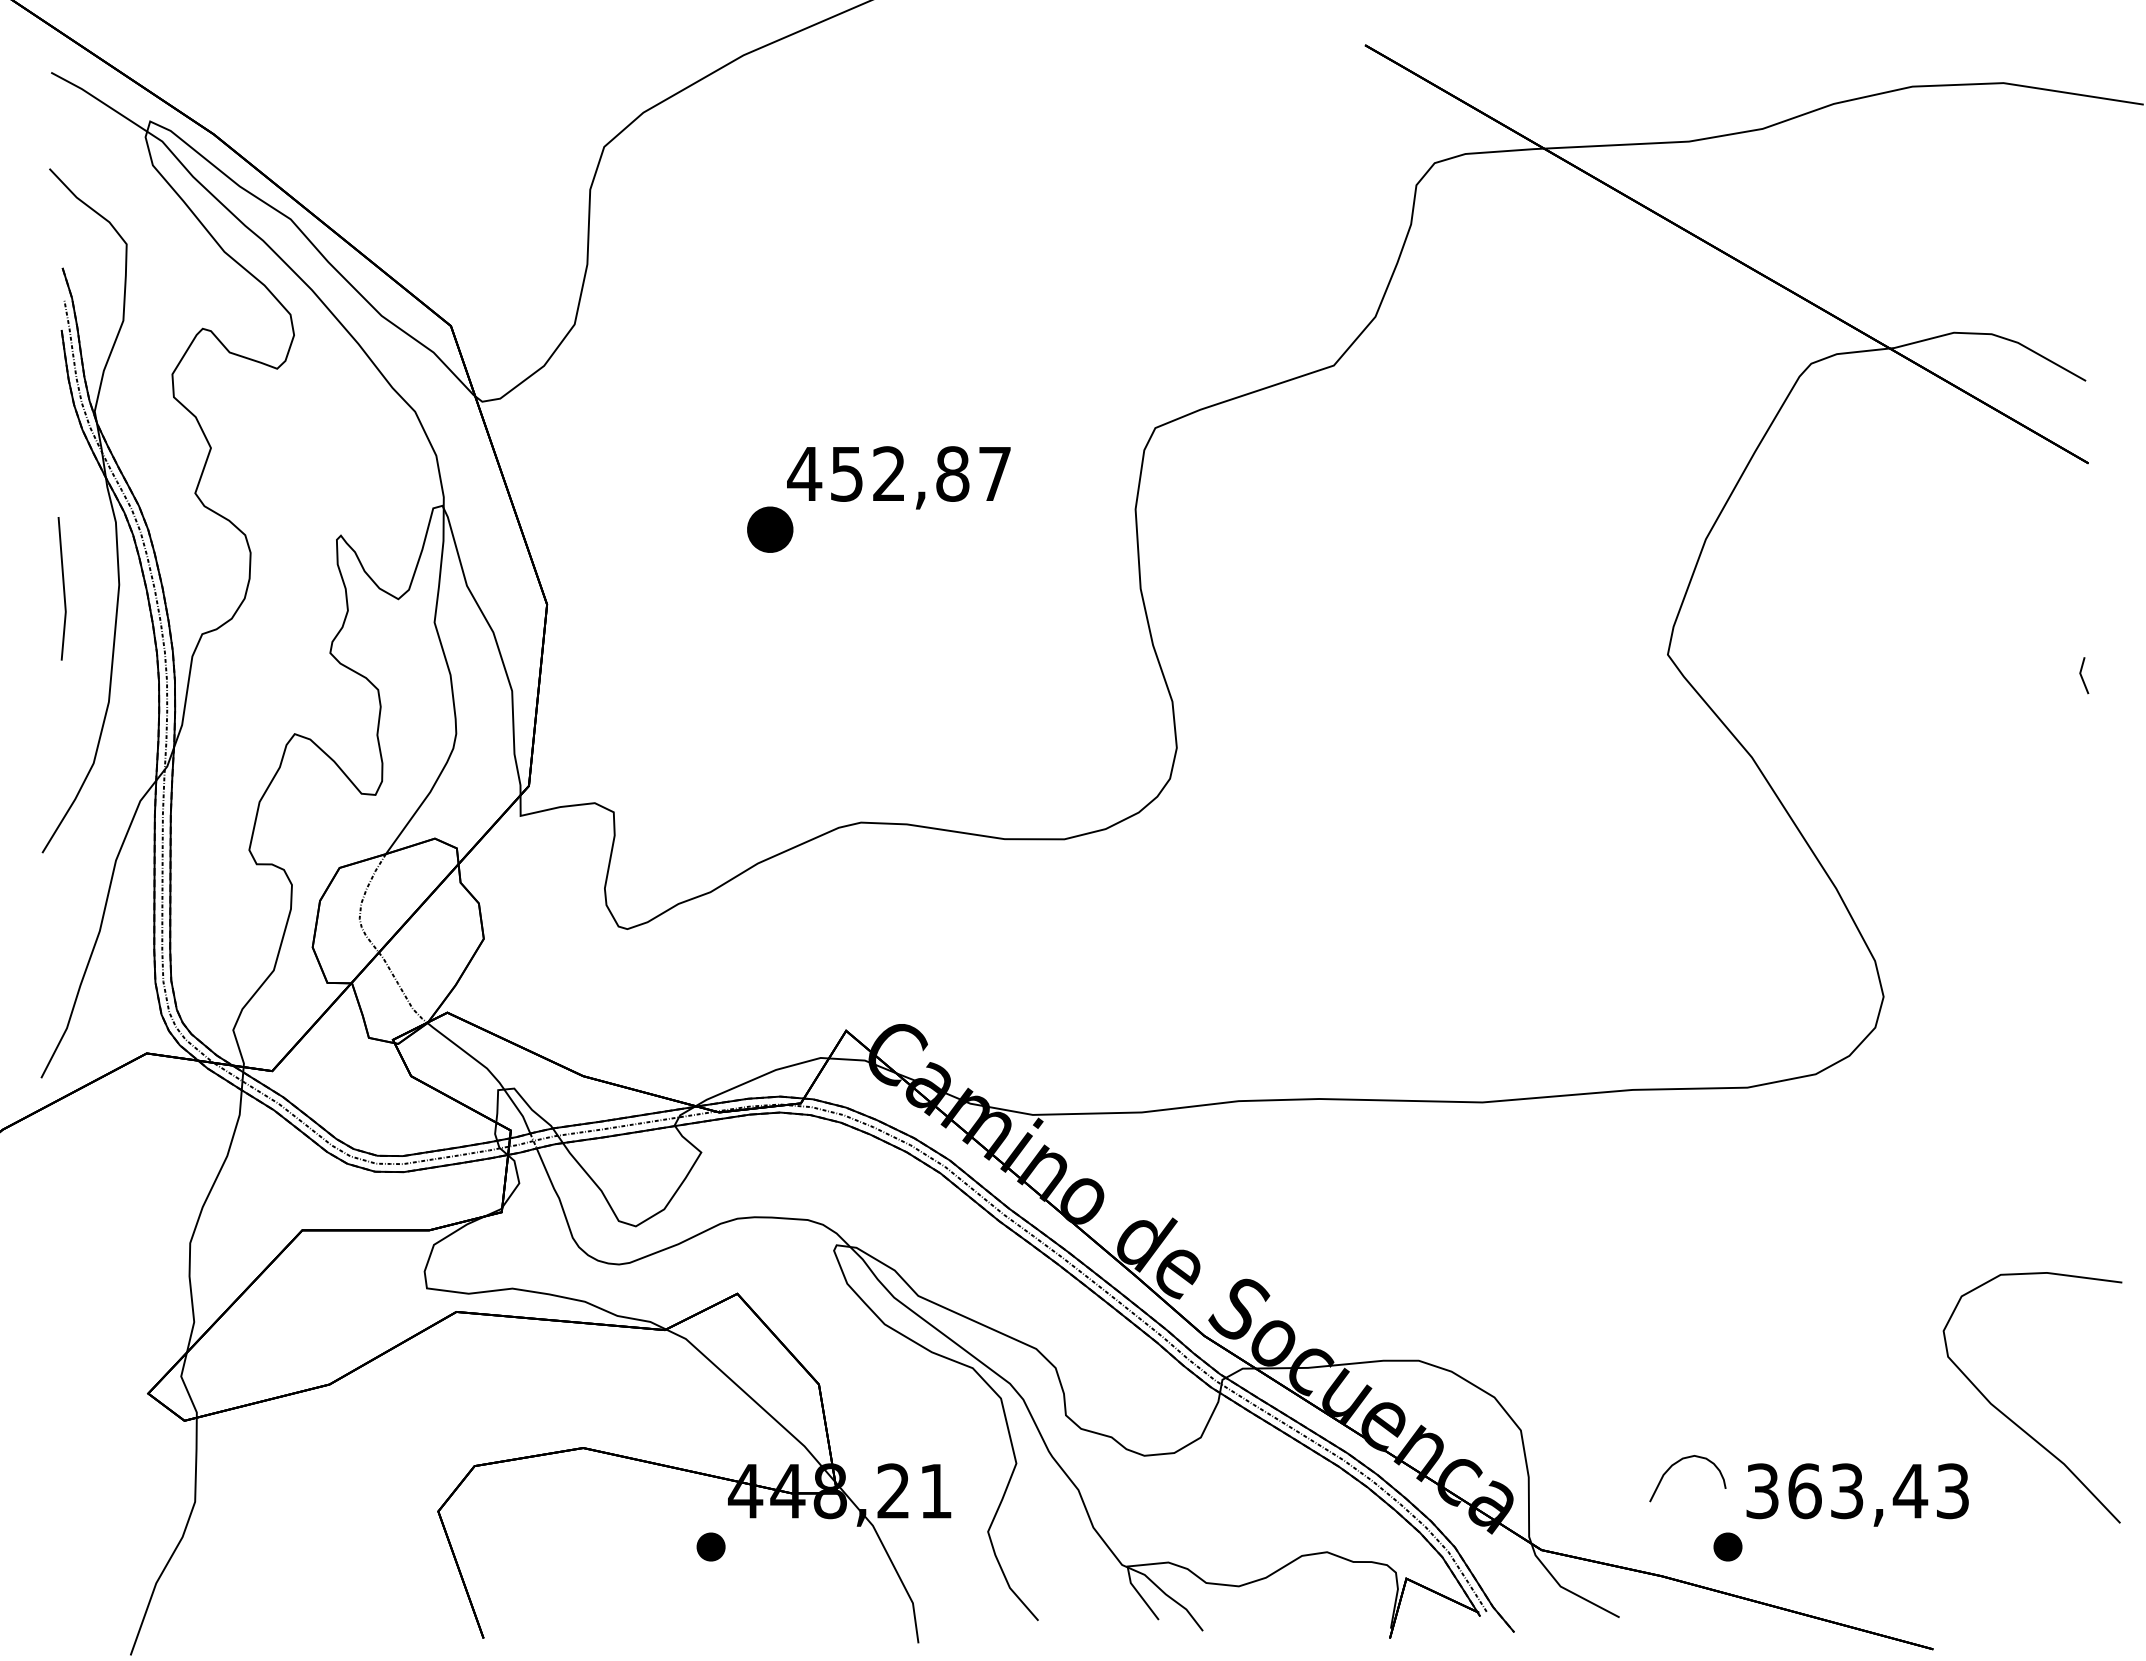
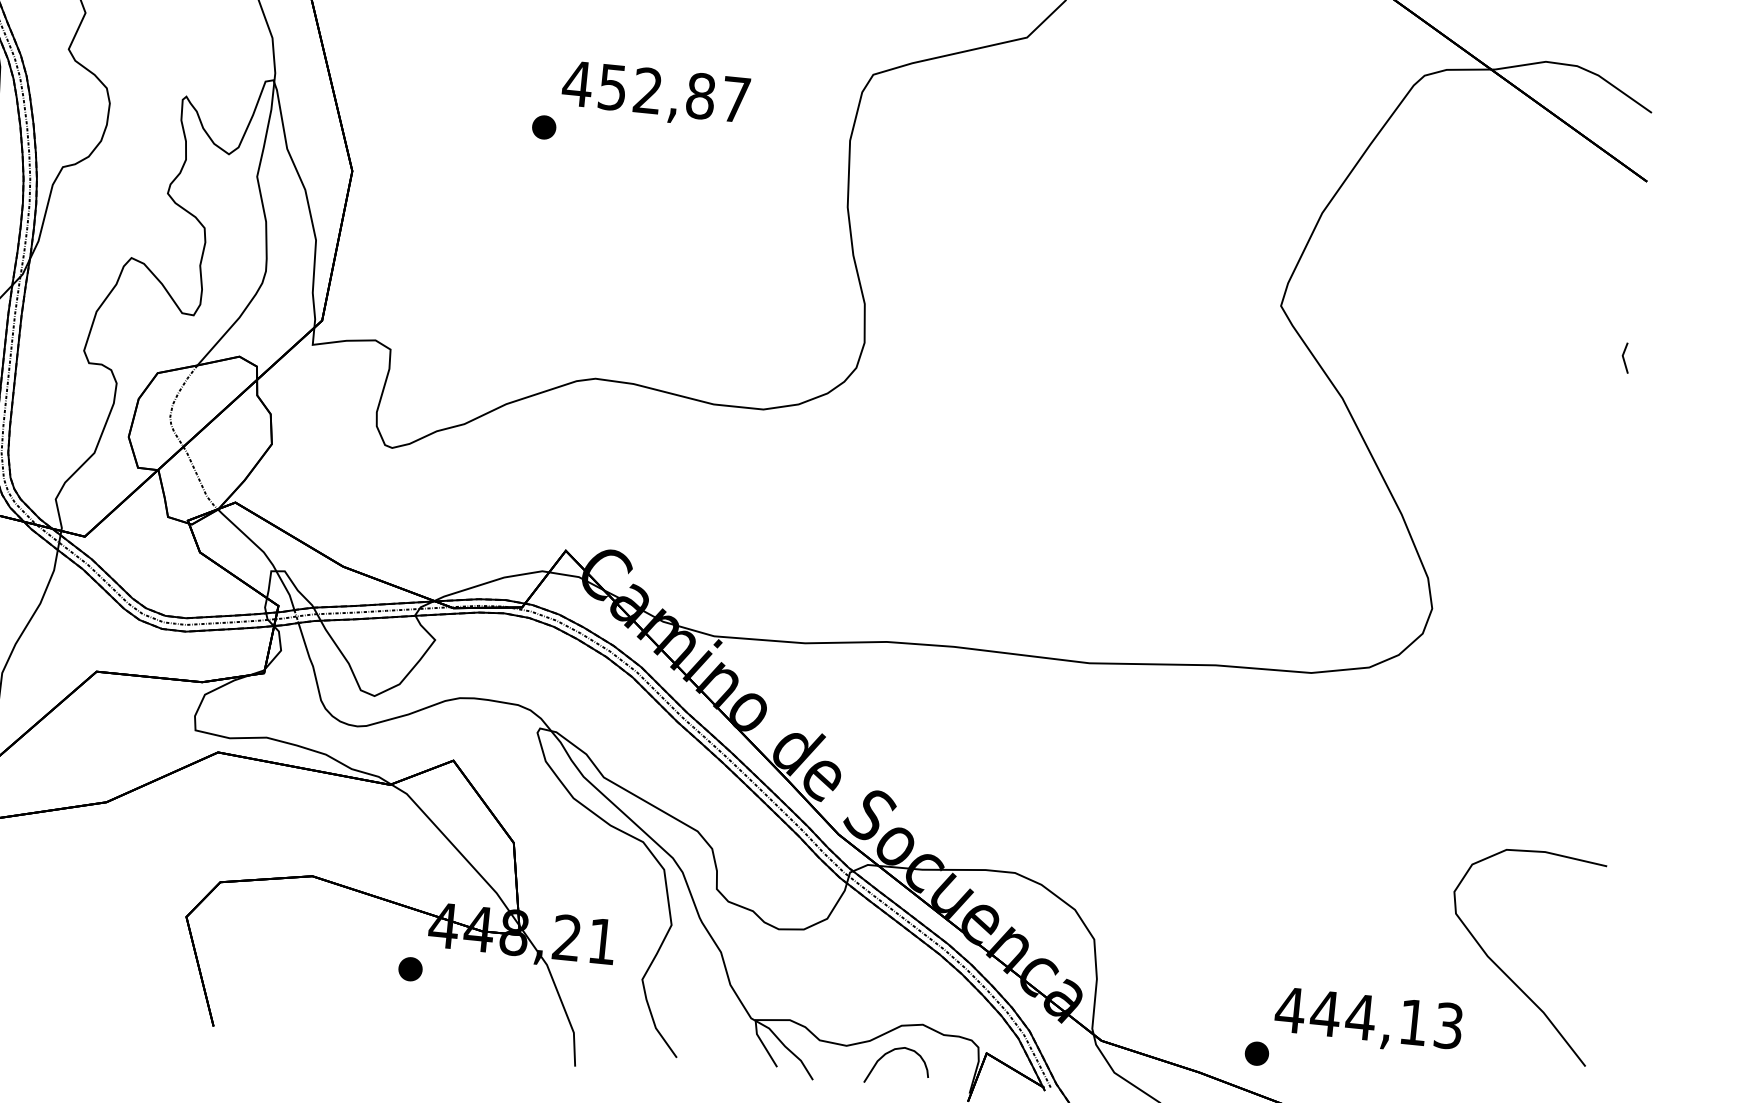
part: (769, 529) -> (543, 127), size x0.62
curve: (1677, 1463) -> (890, 1052), moved
text: (1836, 1491) -> (1351, 1016), 363,43 -> 444,13

